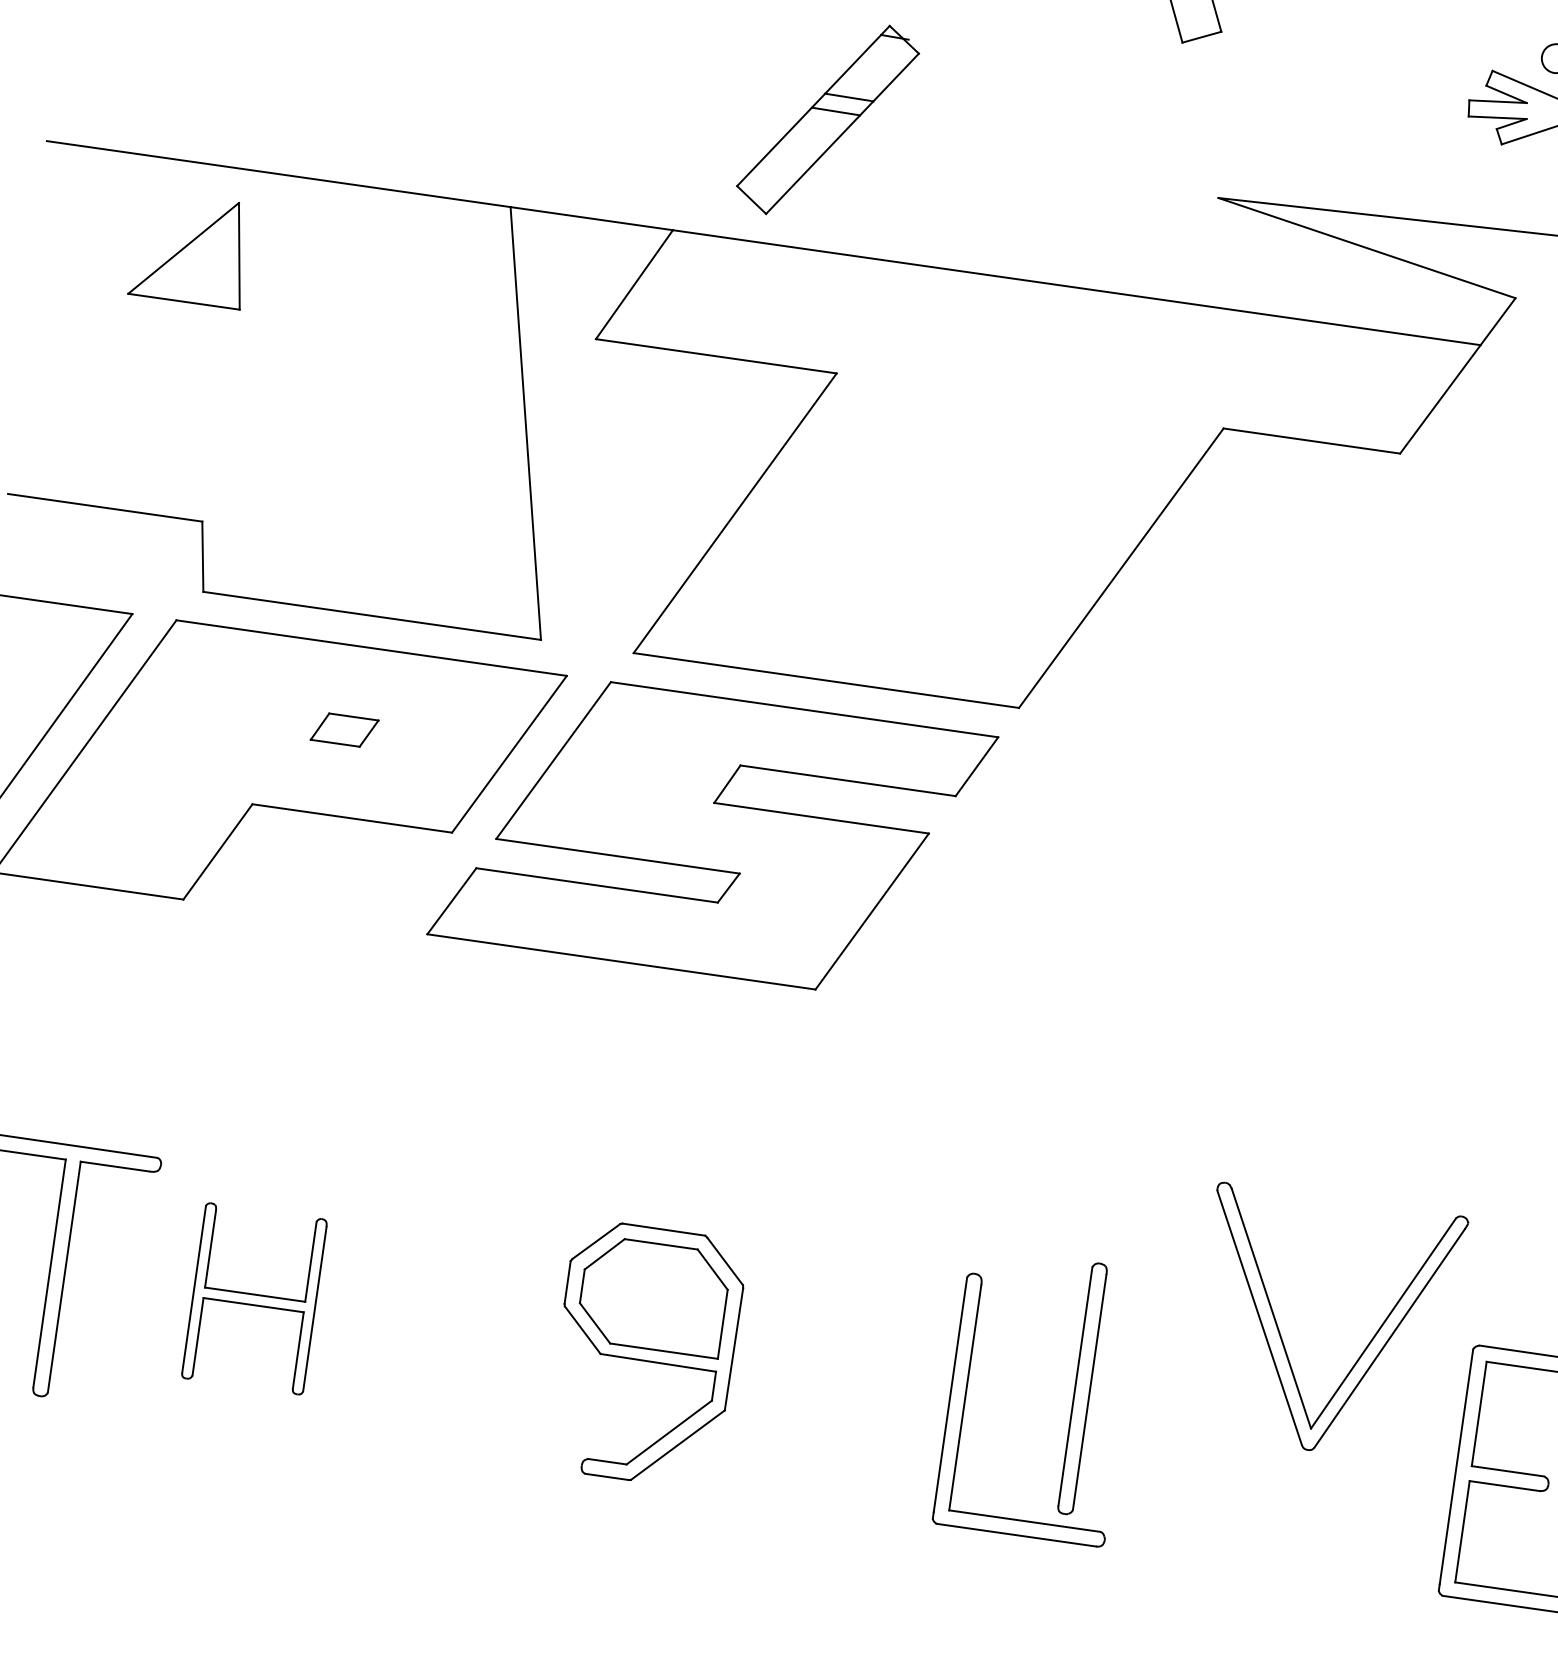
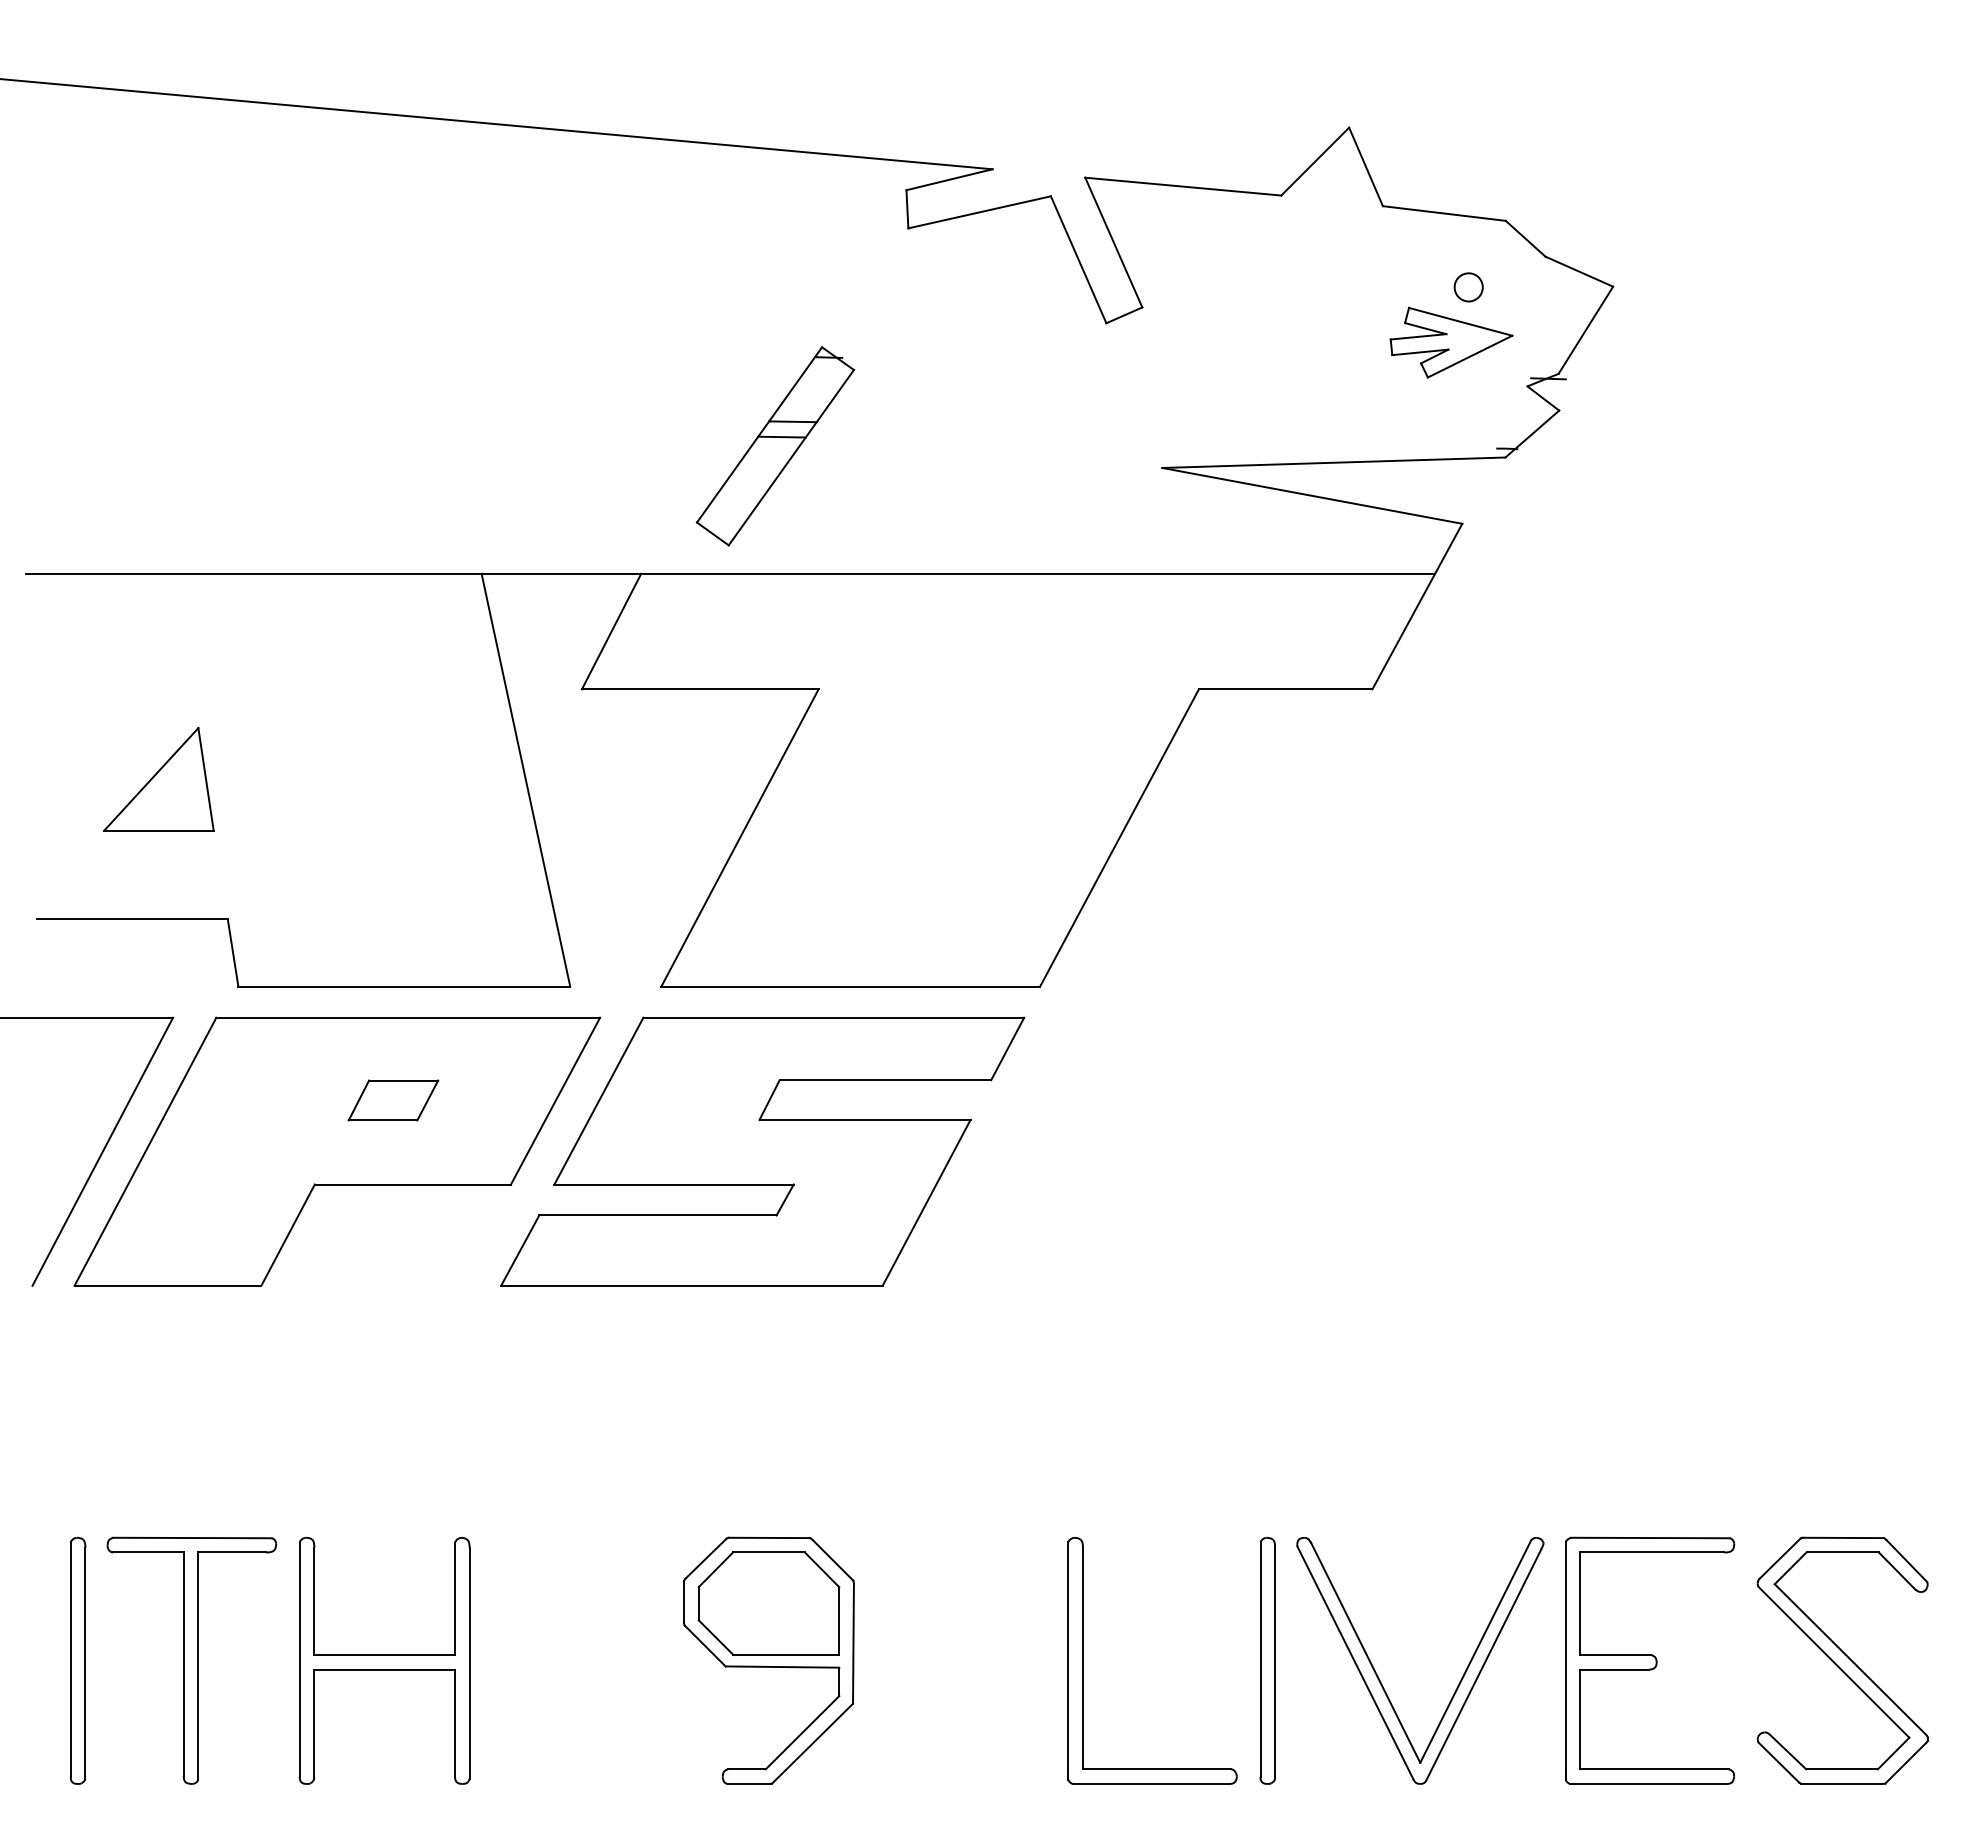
part: (190, 249) -> (158, 779), moved
part: (344, 730) -> (393, 1100), size x1.43
part: (254, 1298) -> (384, 1660), size x1.43
part: (1364, 1349) -> (1460, 1679), moved
part: (1082, 1388) -> (1267, 1660), moved

